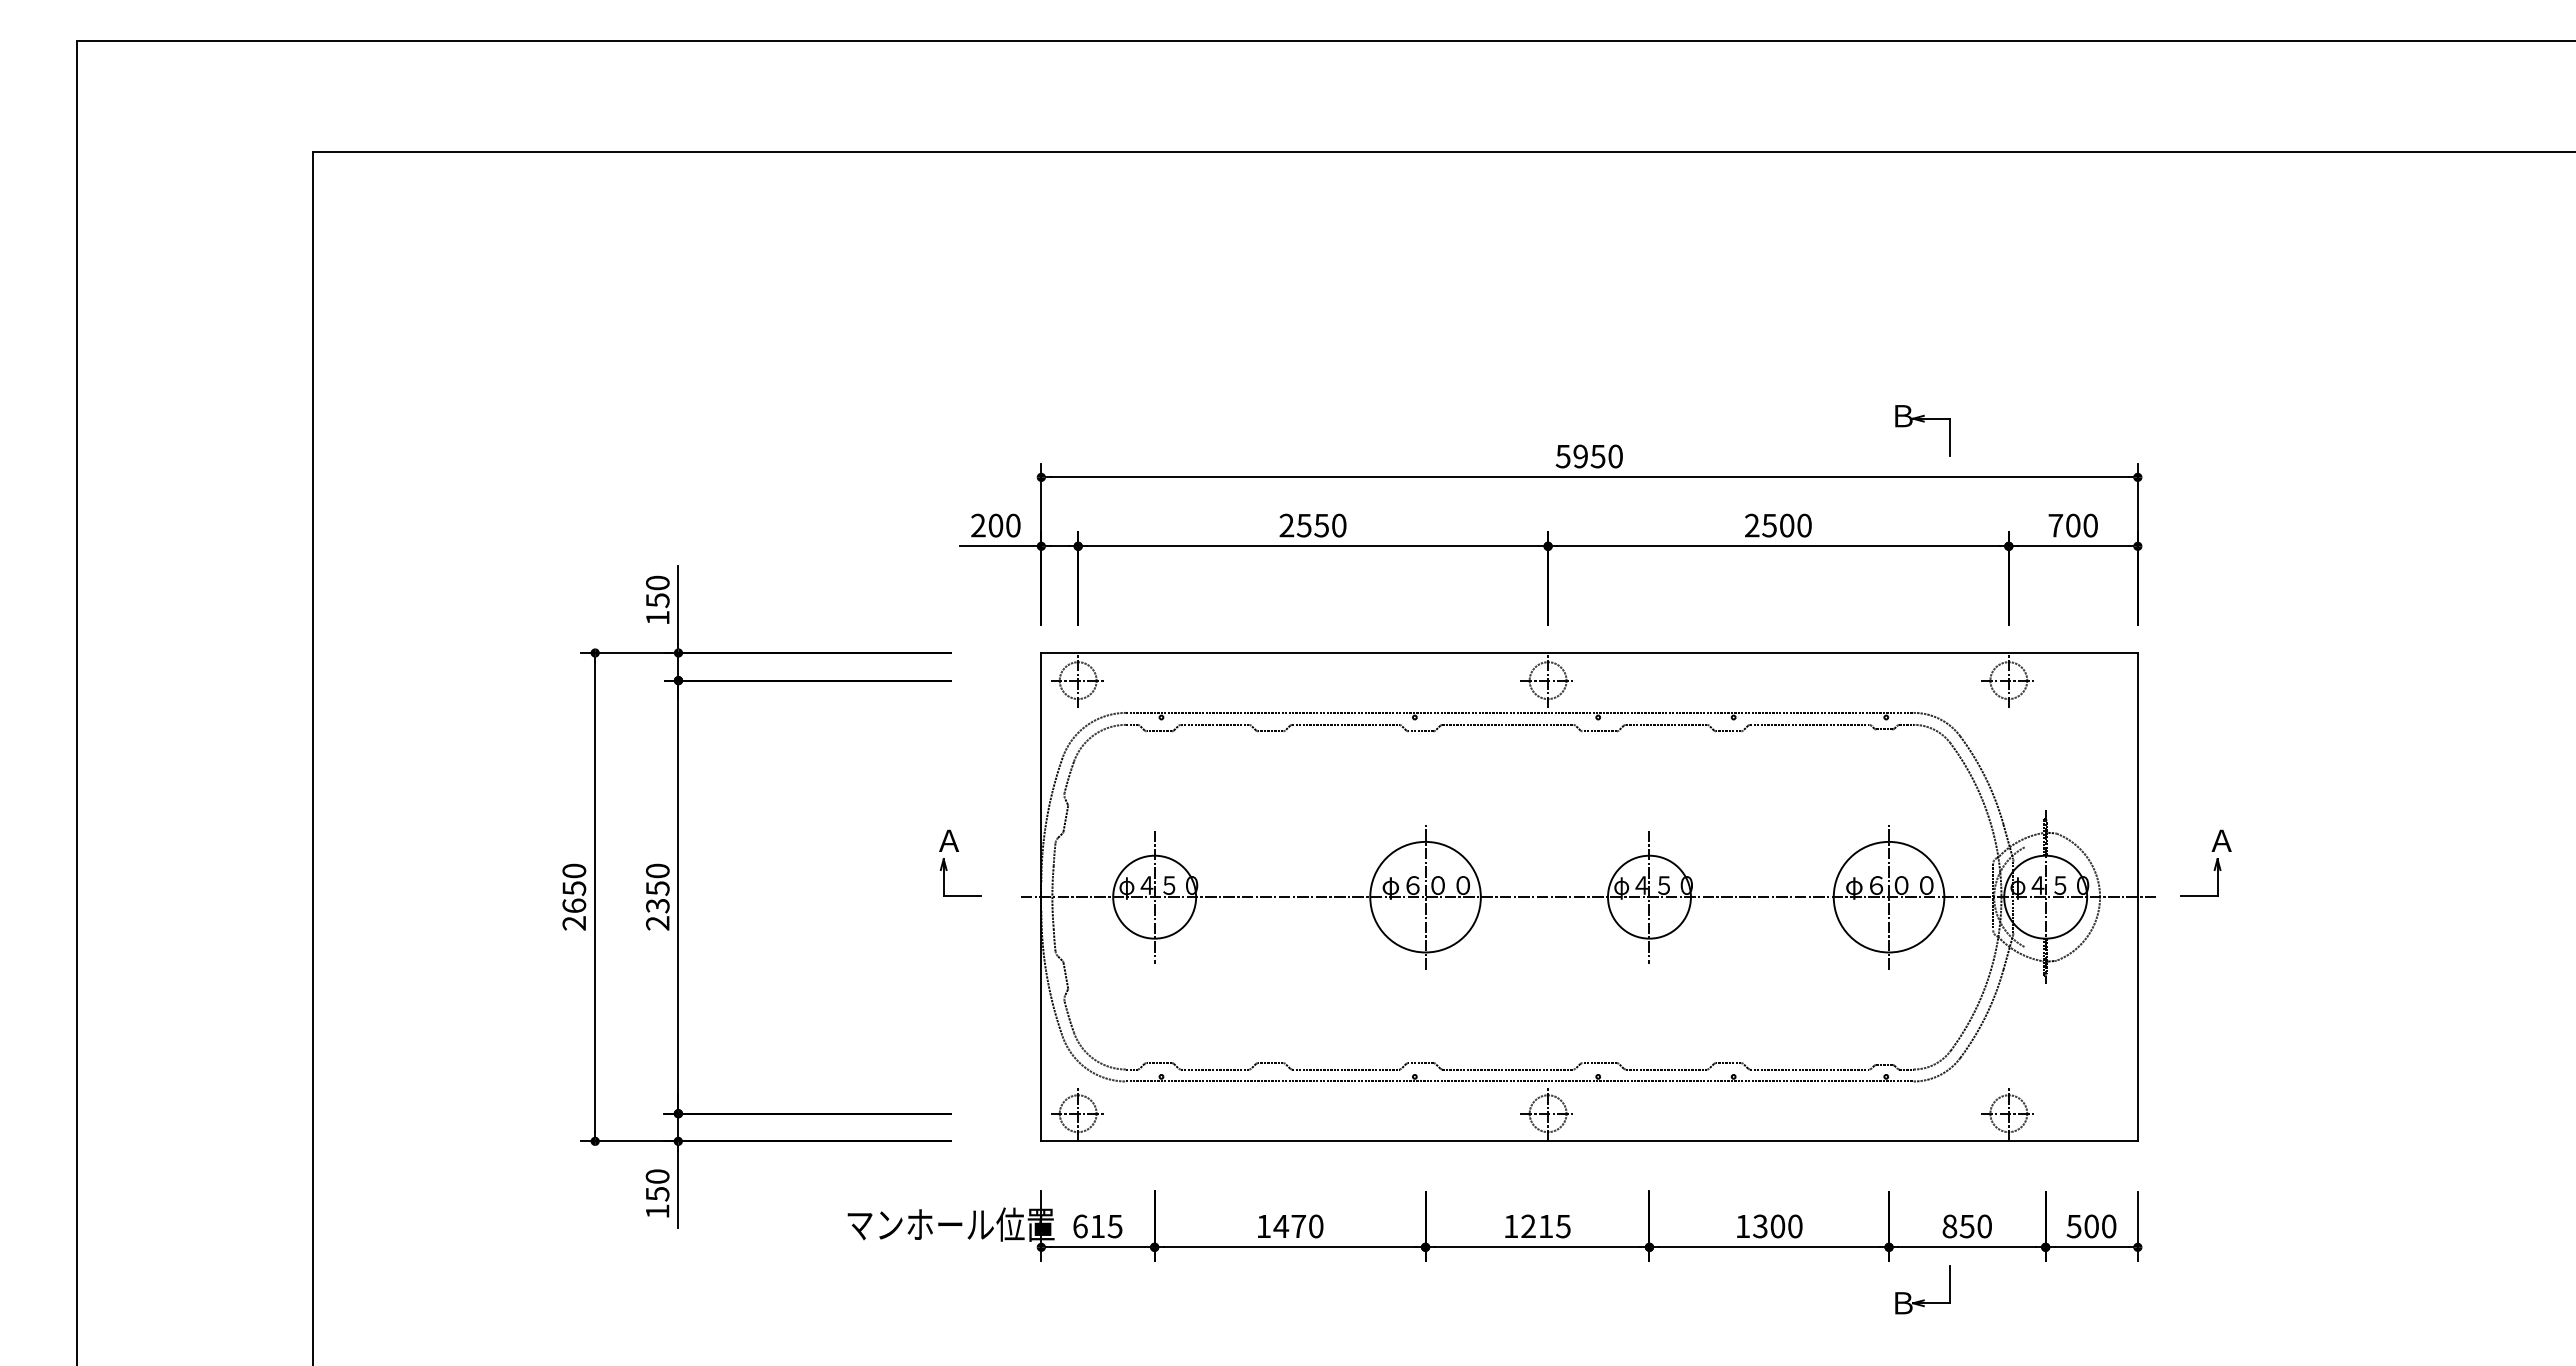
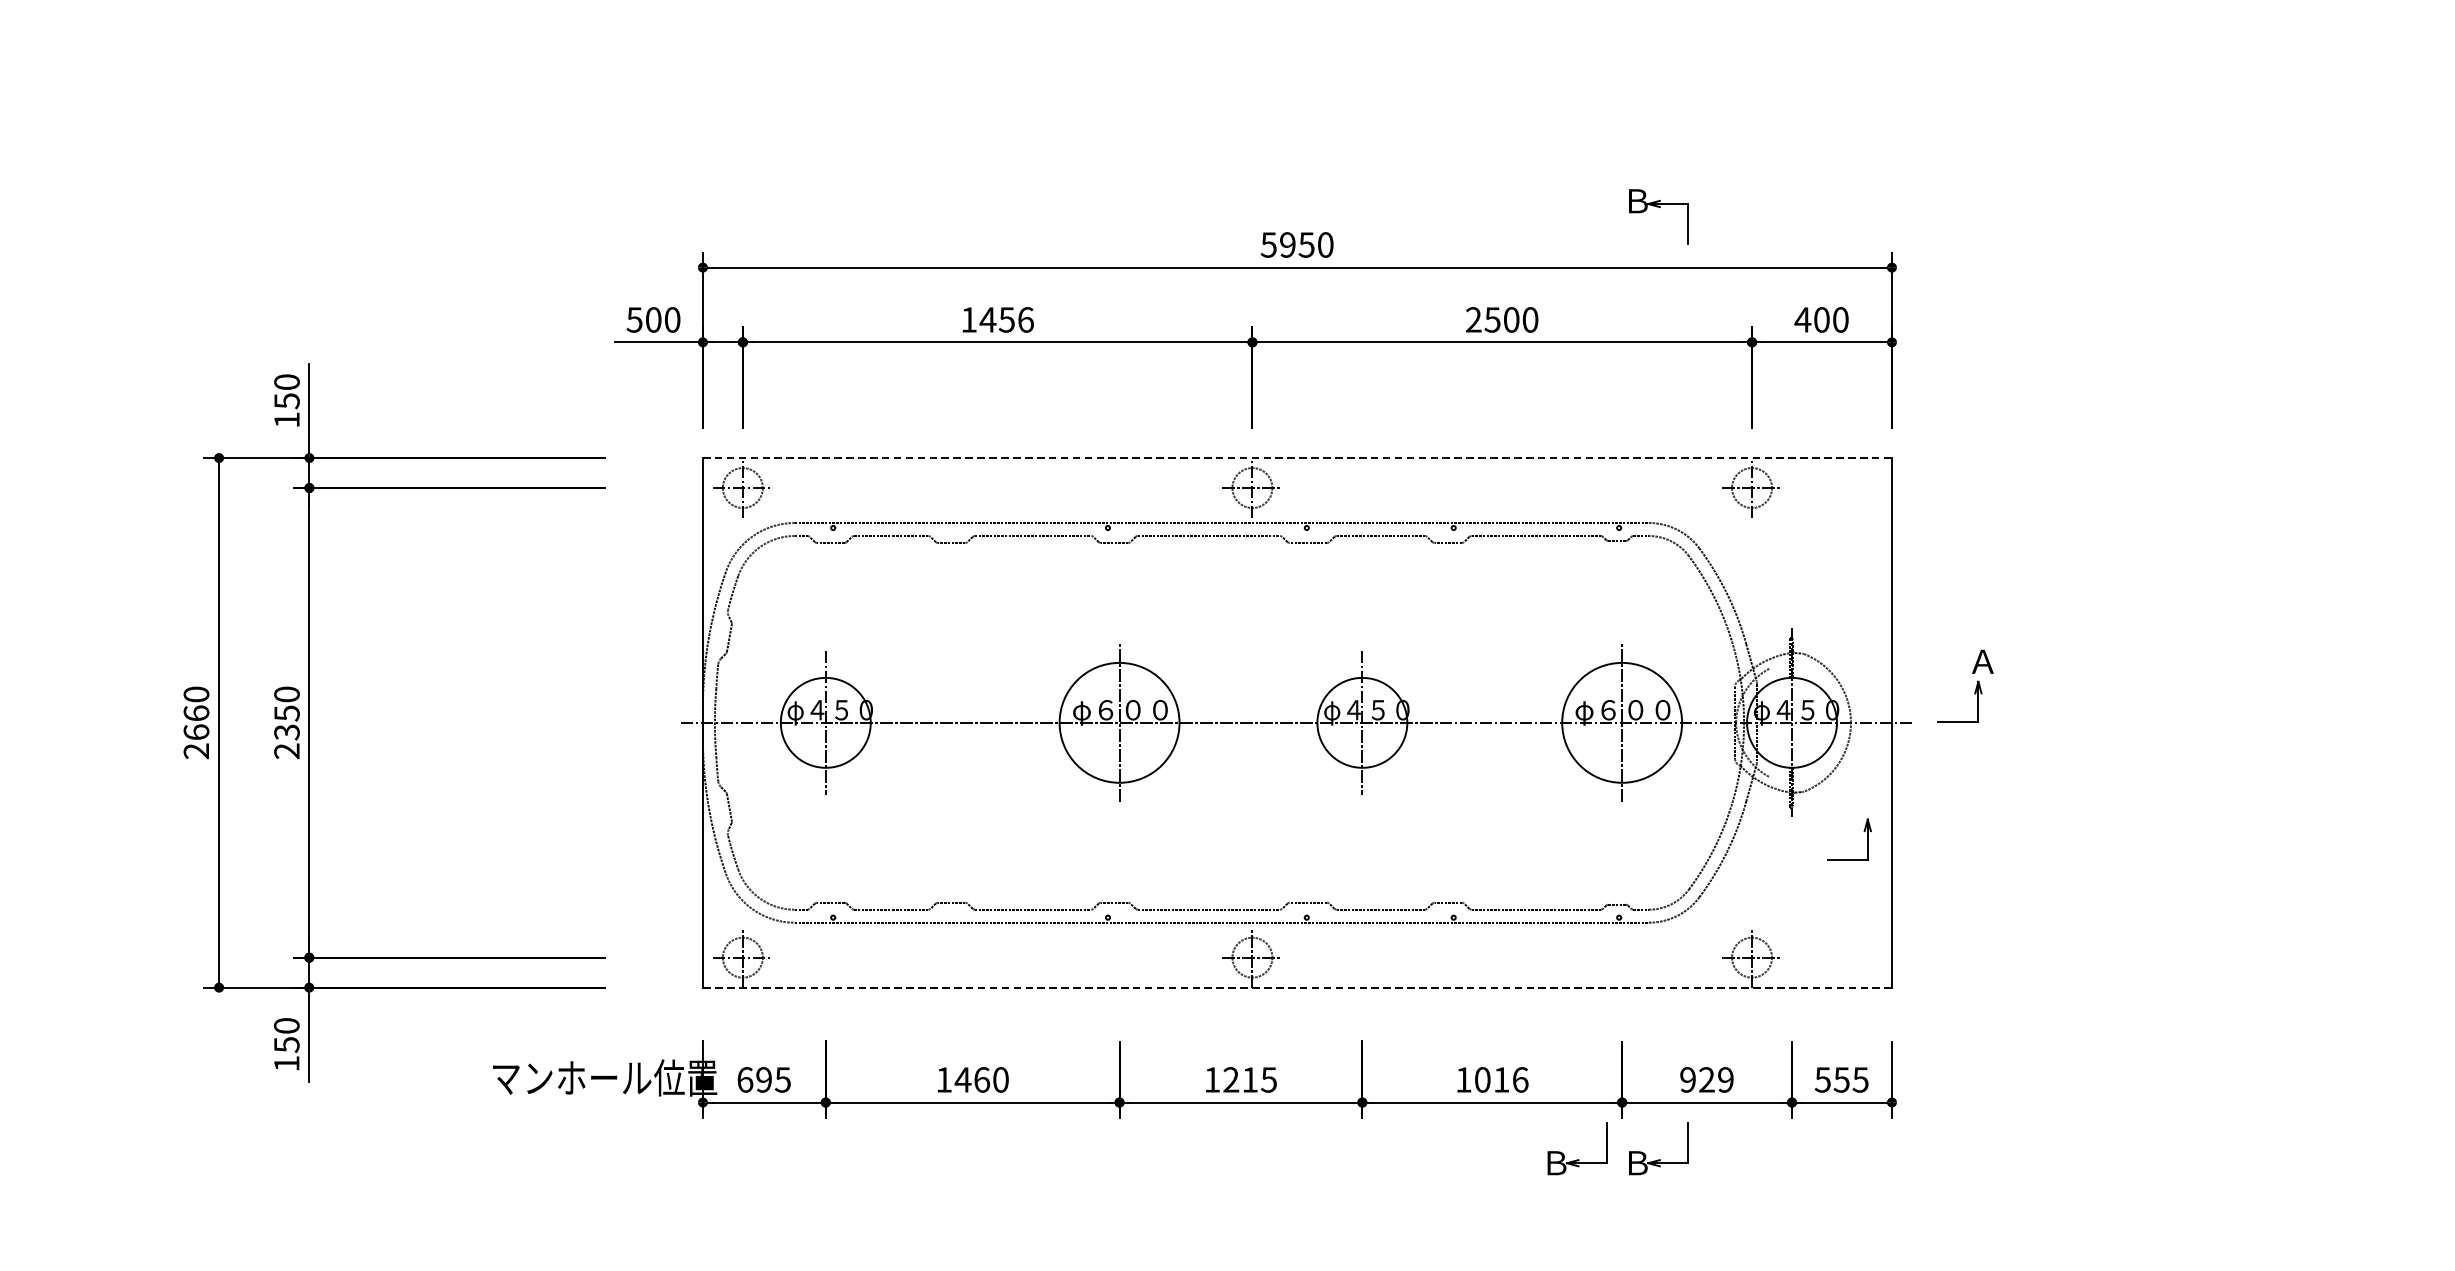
text: (977, 525) -> (633, 319), 200 -> 500
text: (1312, 525) -> (996, 319), 2550 -> 1456
text: (2055, 525) -> (1802, 319), 700 -> 400
line: (1590, 653) -> (1298, 458), solid -> dashed
part: (959, 851) -> (614, 673), removed
text: (574, 888) -> (196, 713), 2650 -> 2660
part: (2111, 997) -> (1863, 831), added
line: (1589, 1141) -> (1297, 987), solid -> dashed
text: (1097, 1226) -> (763, 1079), 615 -> 695
text: (1298, 1226) -> (981, 1079), 1470 -> 1460
text: (1777, 1226) -> (1501, 1079), 1300 -> 1016
text: (1966, 1226) -> (1706, 1079), 850 -> 929
text: (2100, 1226) -> (1851, 1079), 500 -> 555
part: (1847, 1299) -> (1577, 1159), added

